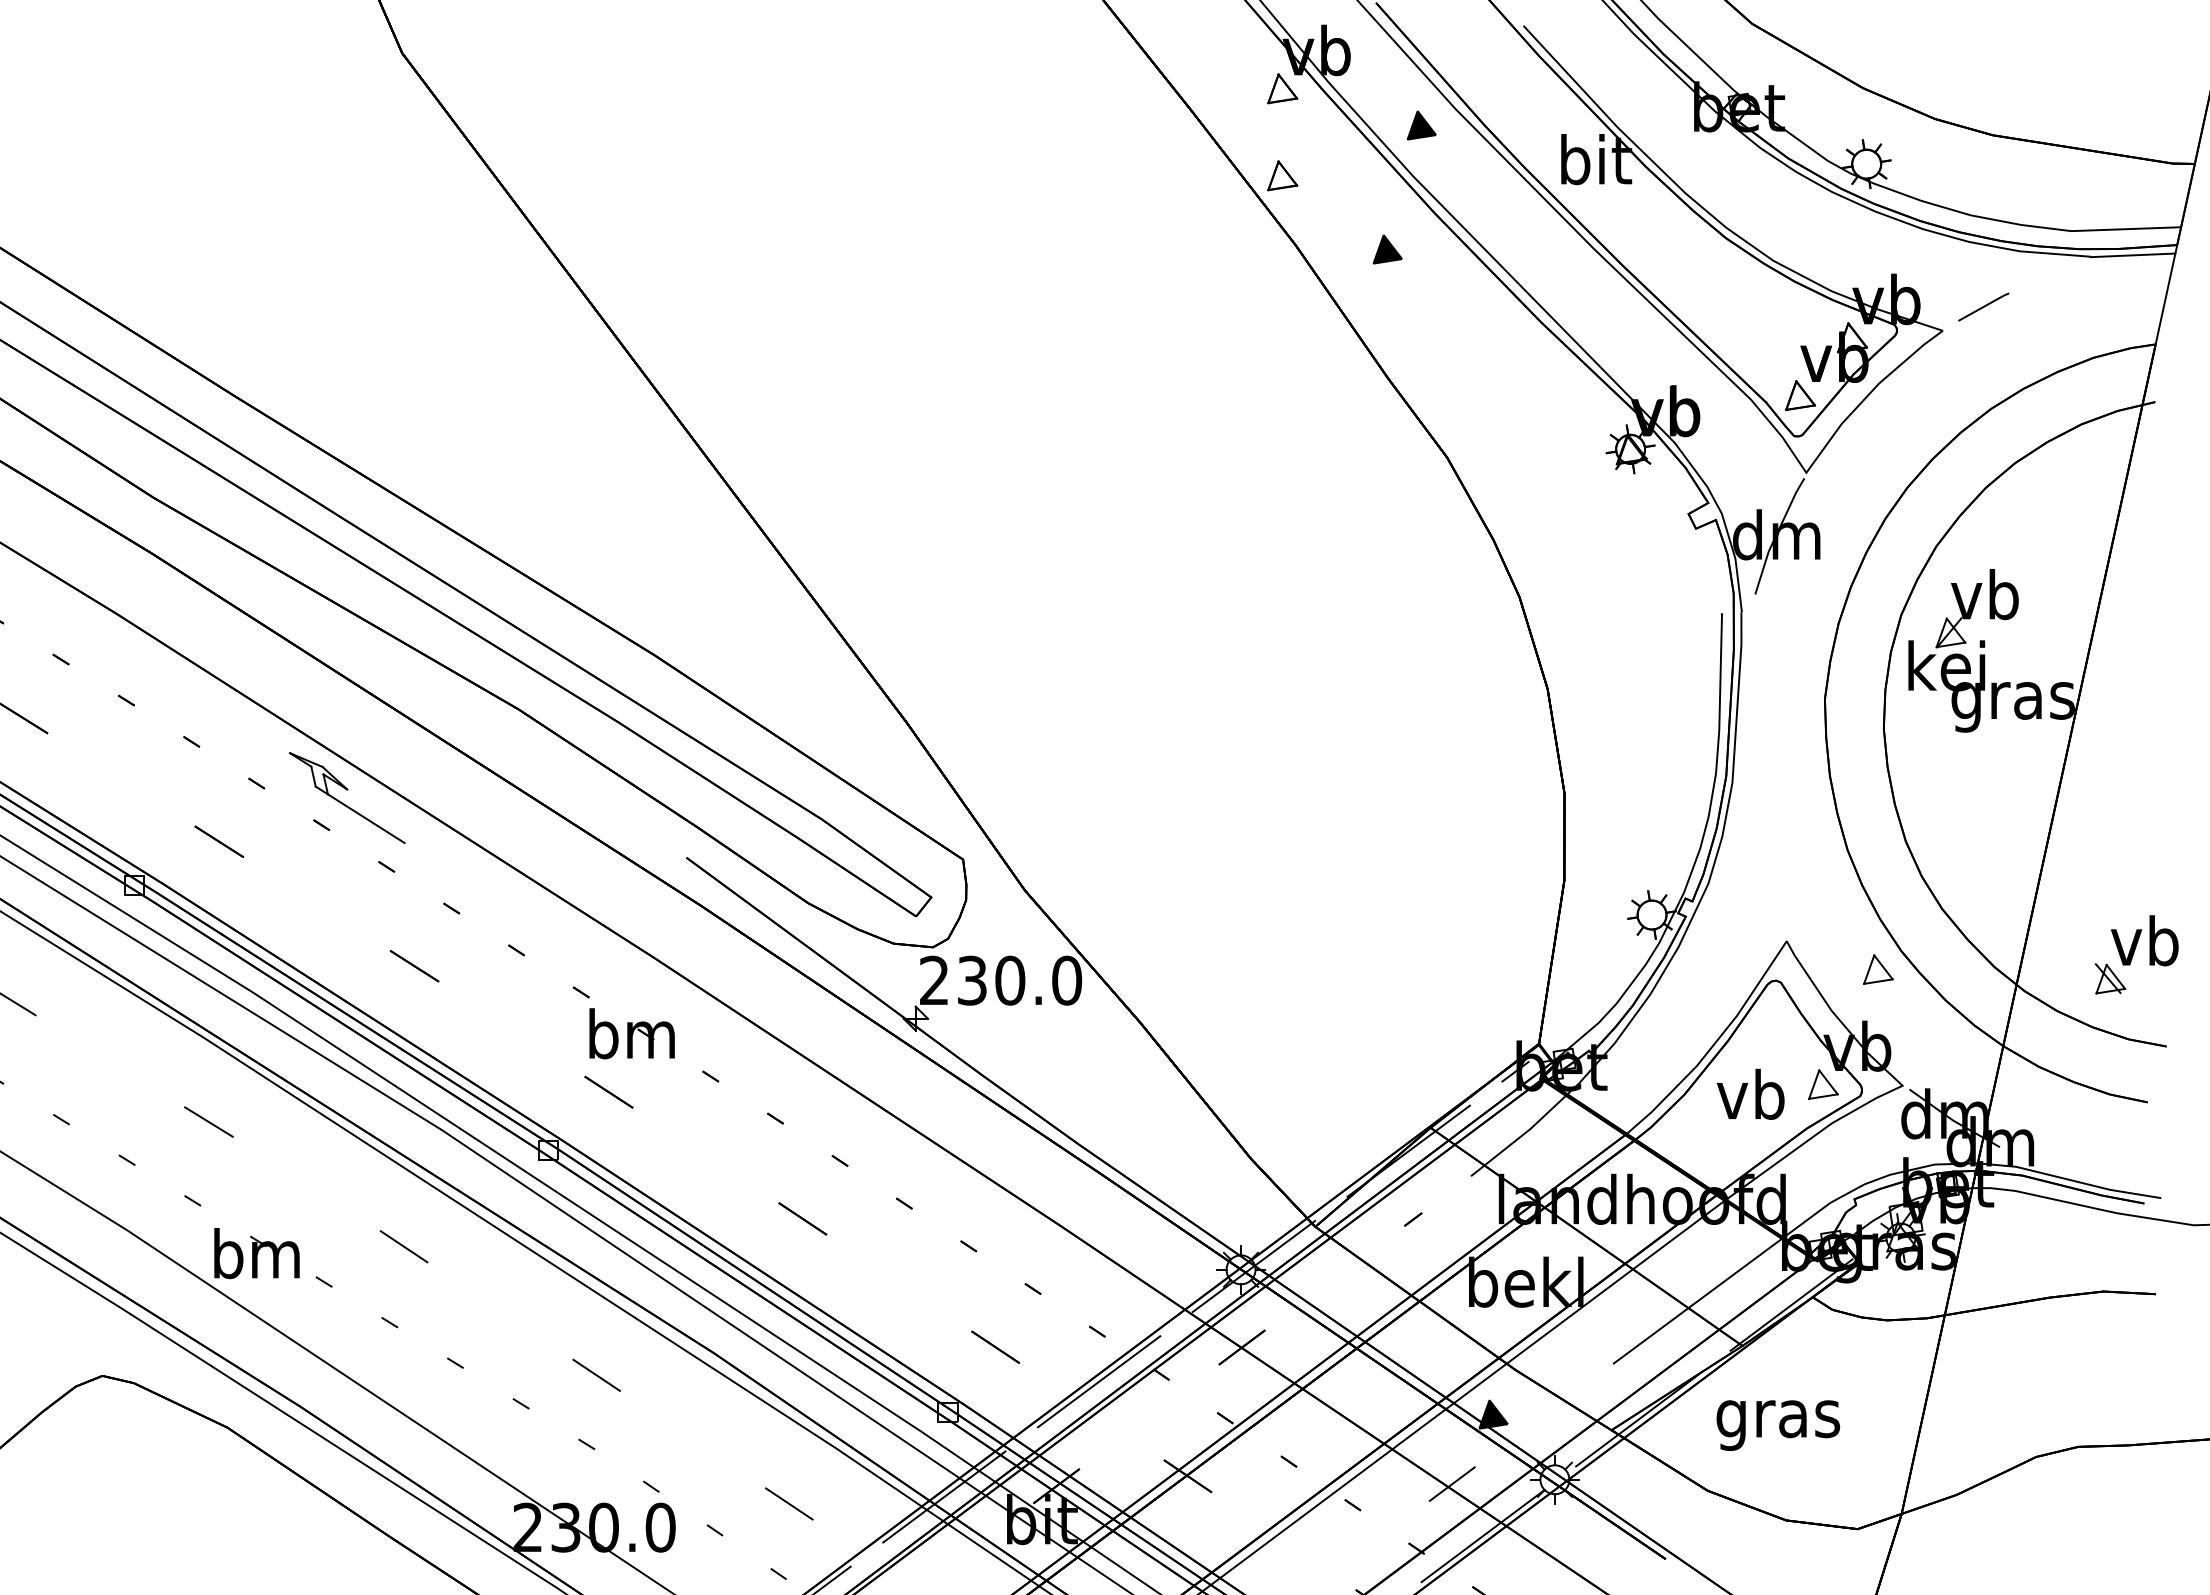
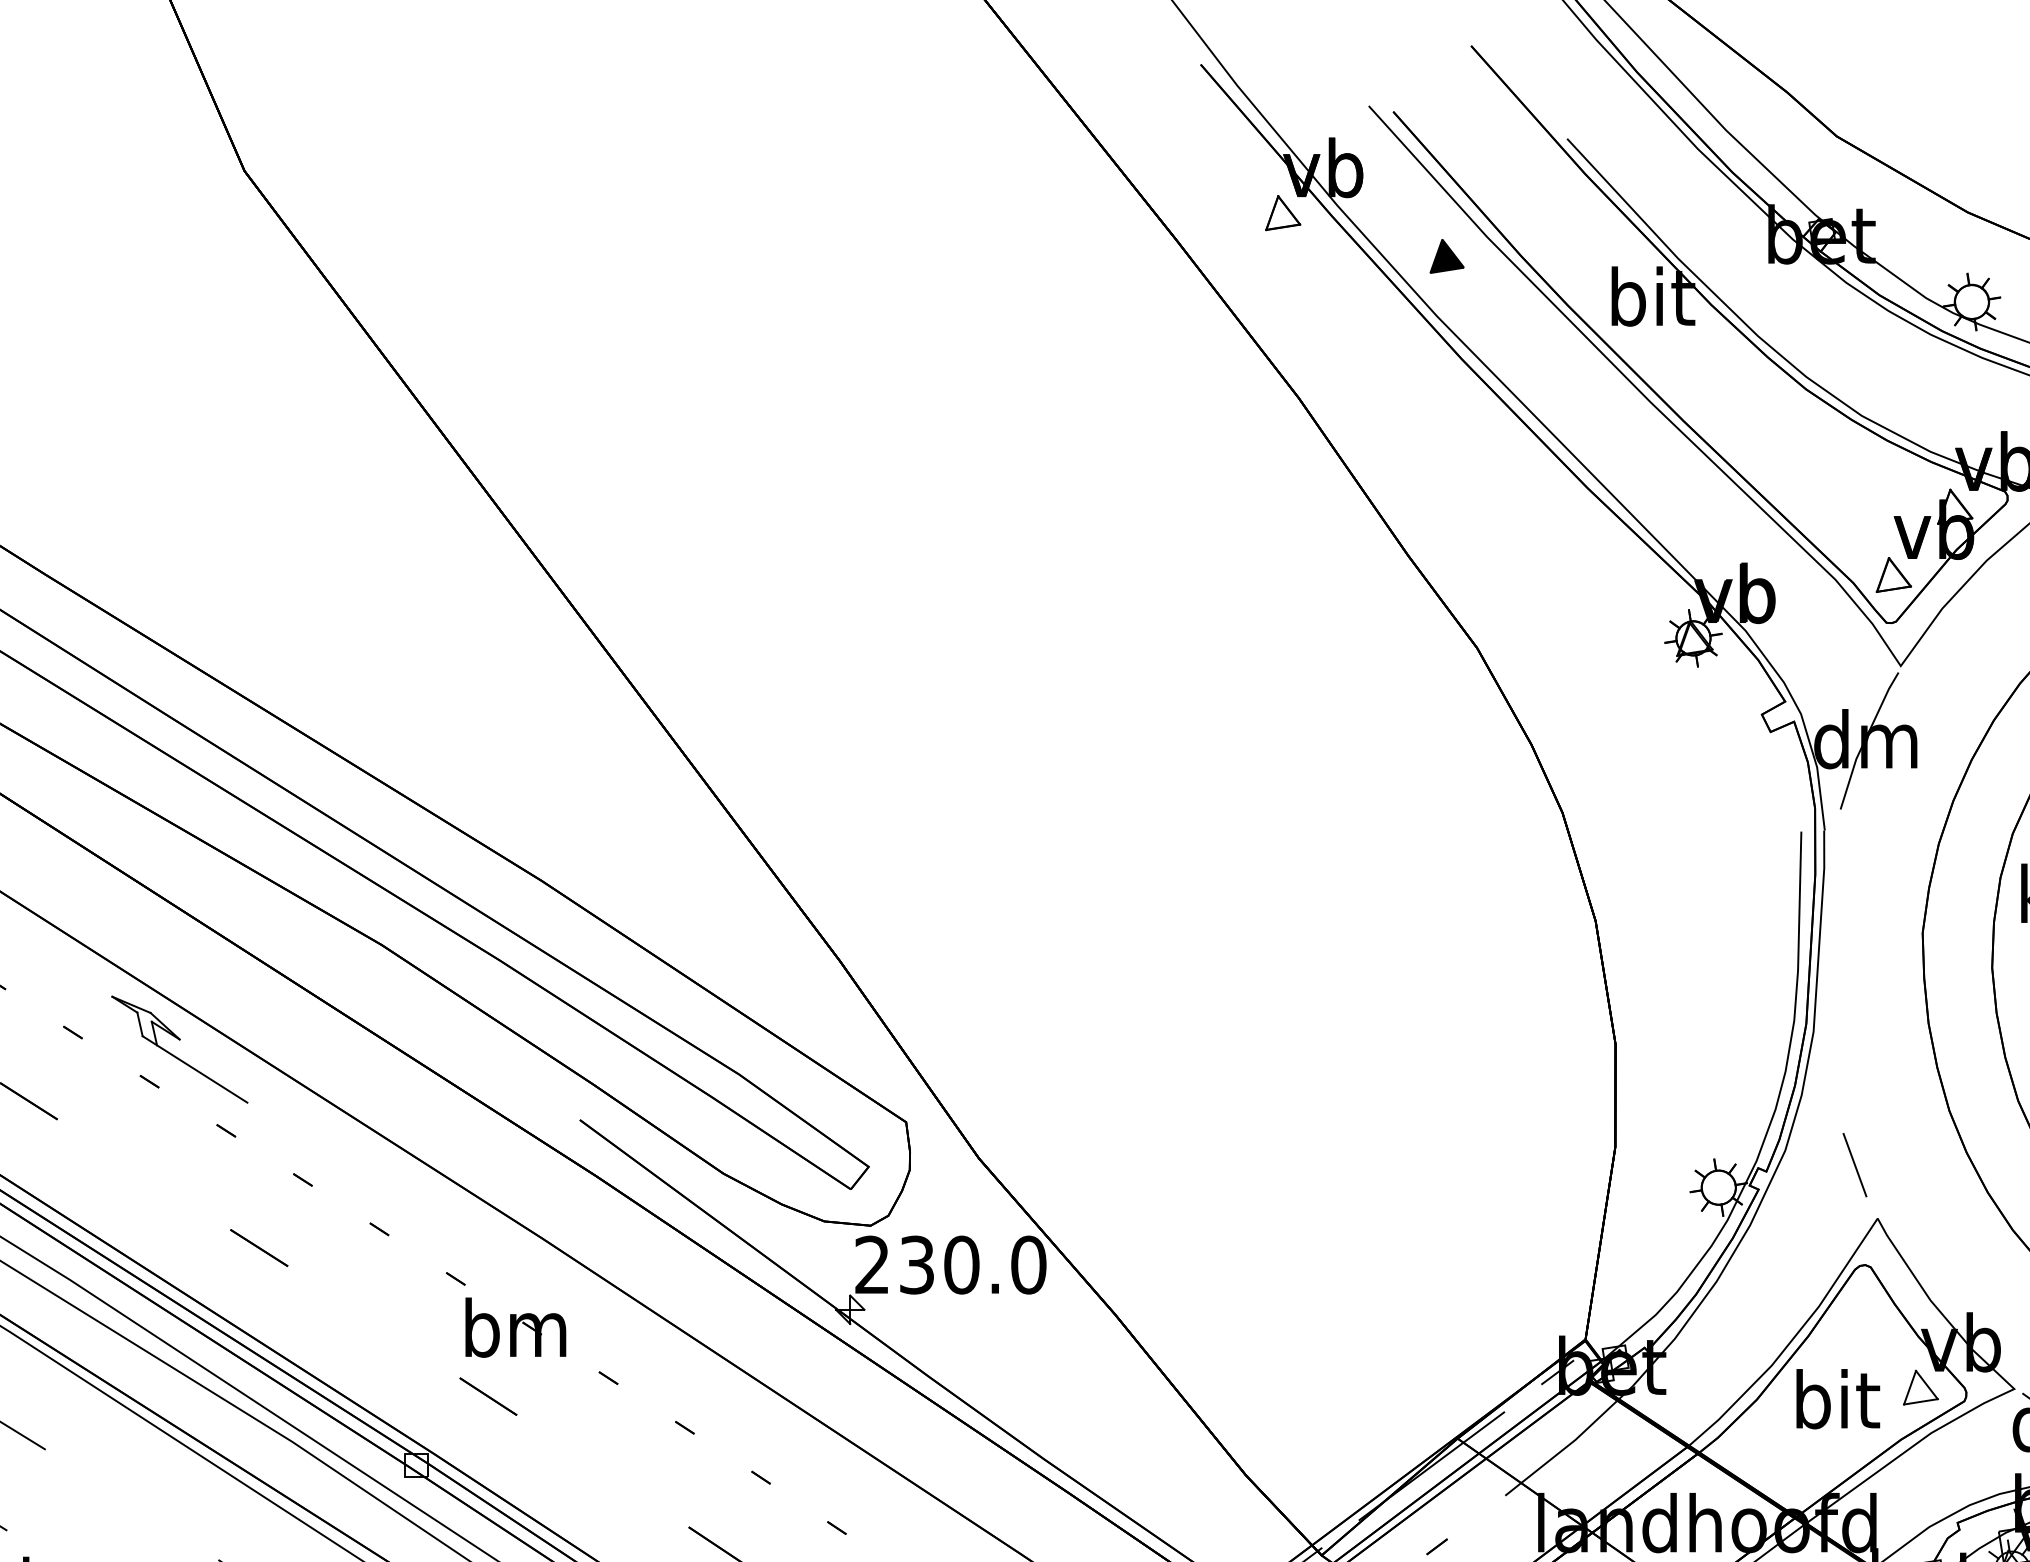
part: (1282, 175) -> (1282, 315), removed
part: (1387, 249) -> (1406, 402), removed
line: (1767, 895) -> (1854, 1164), added
part: (1878, 969) -> (1985, 1251), removed
text: (1752, 1093) -> (1837, 1398), vb -> bit

